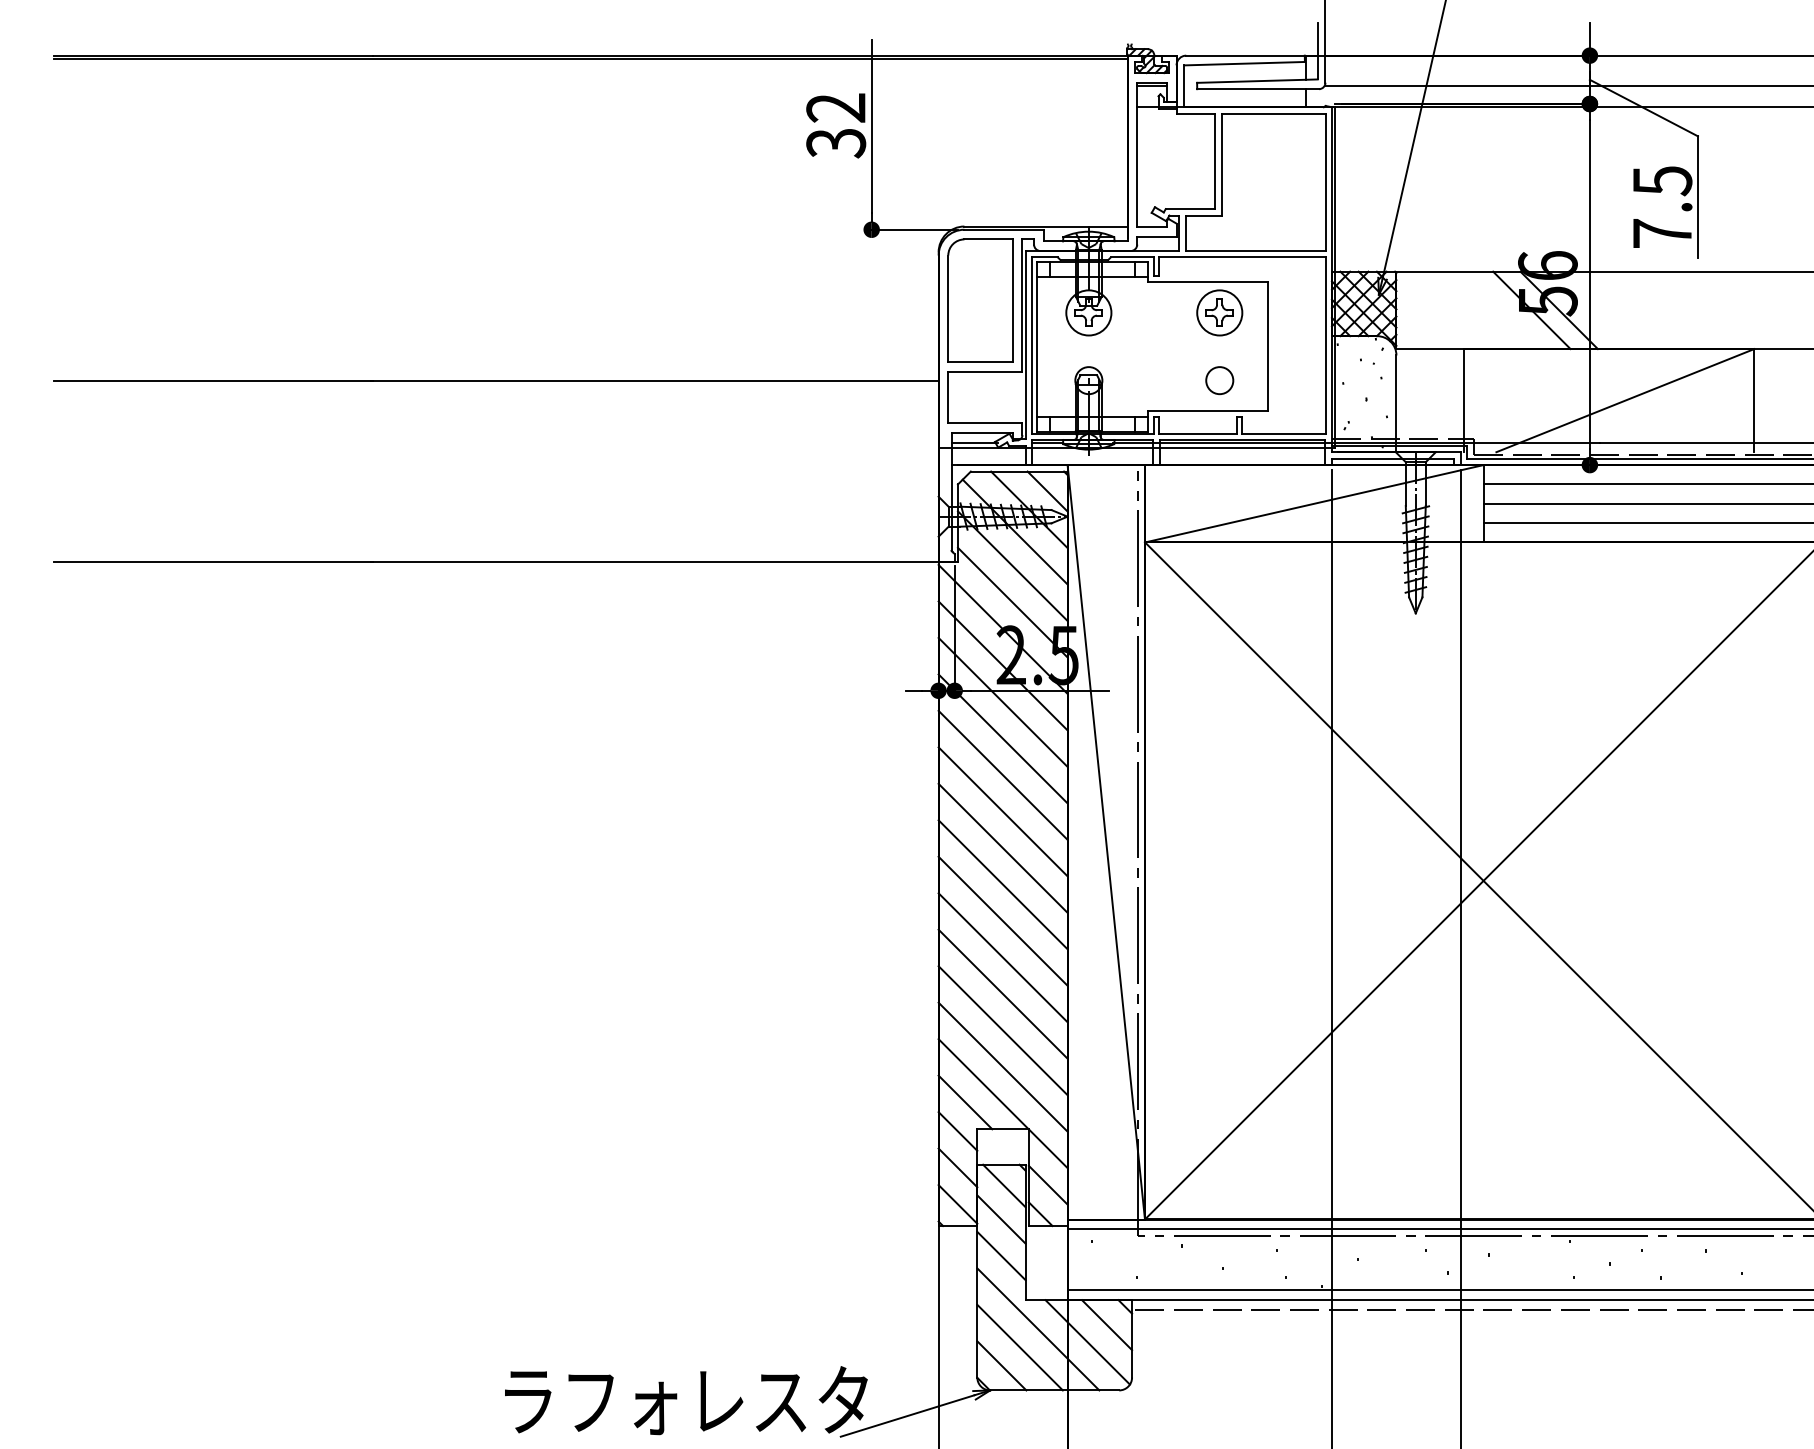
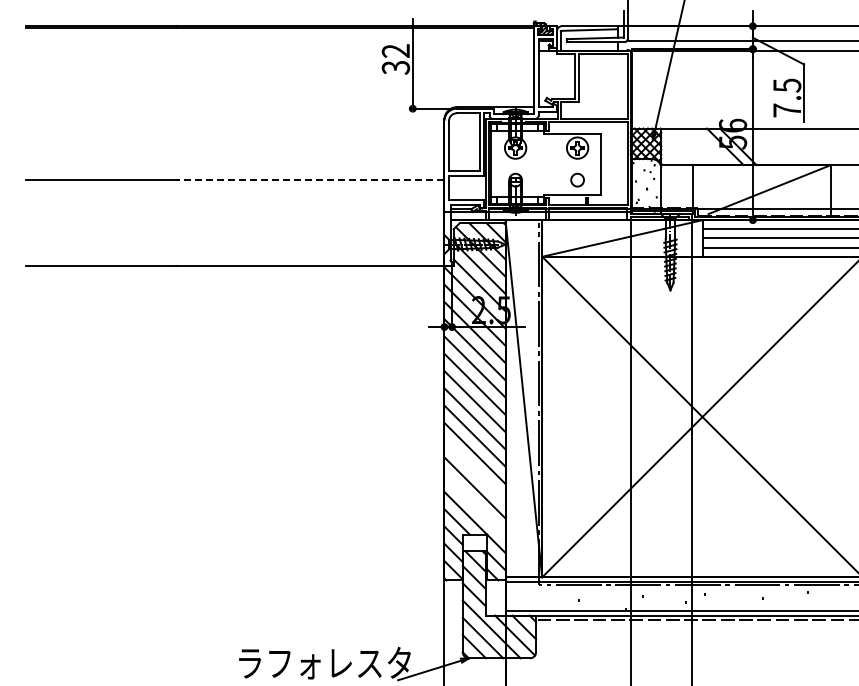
line: (653, 381) -> (309, 180), solid -> dashed
line: (1002, 993) -> (474, 470), removed
line: (1002, 1065) -> (474, 504), removed

